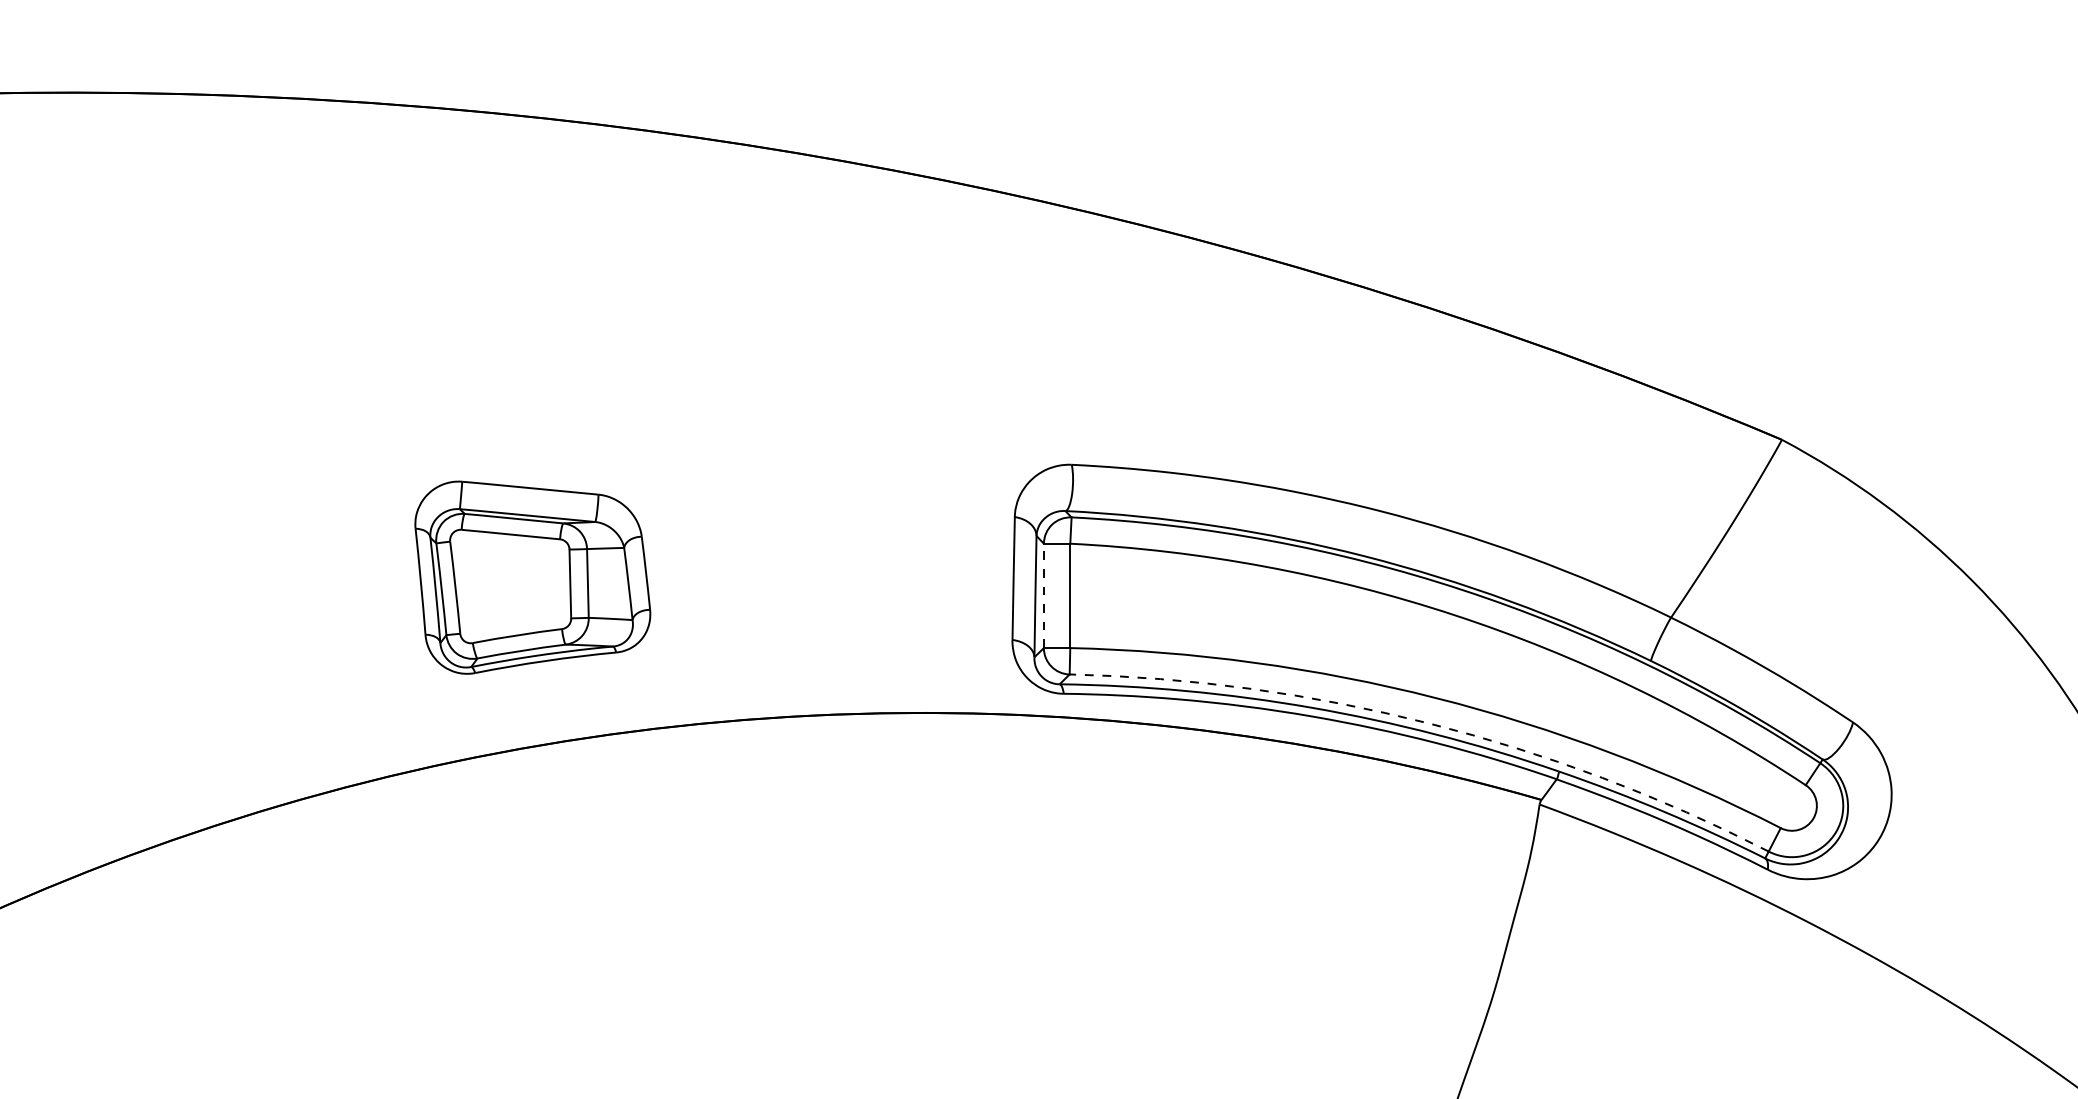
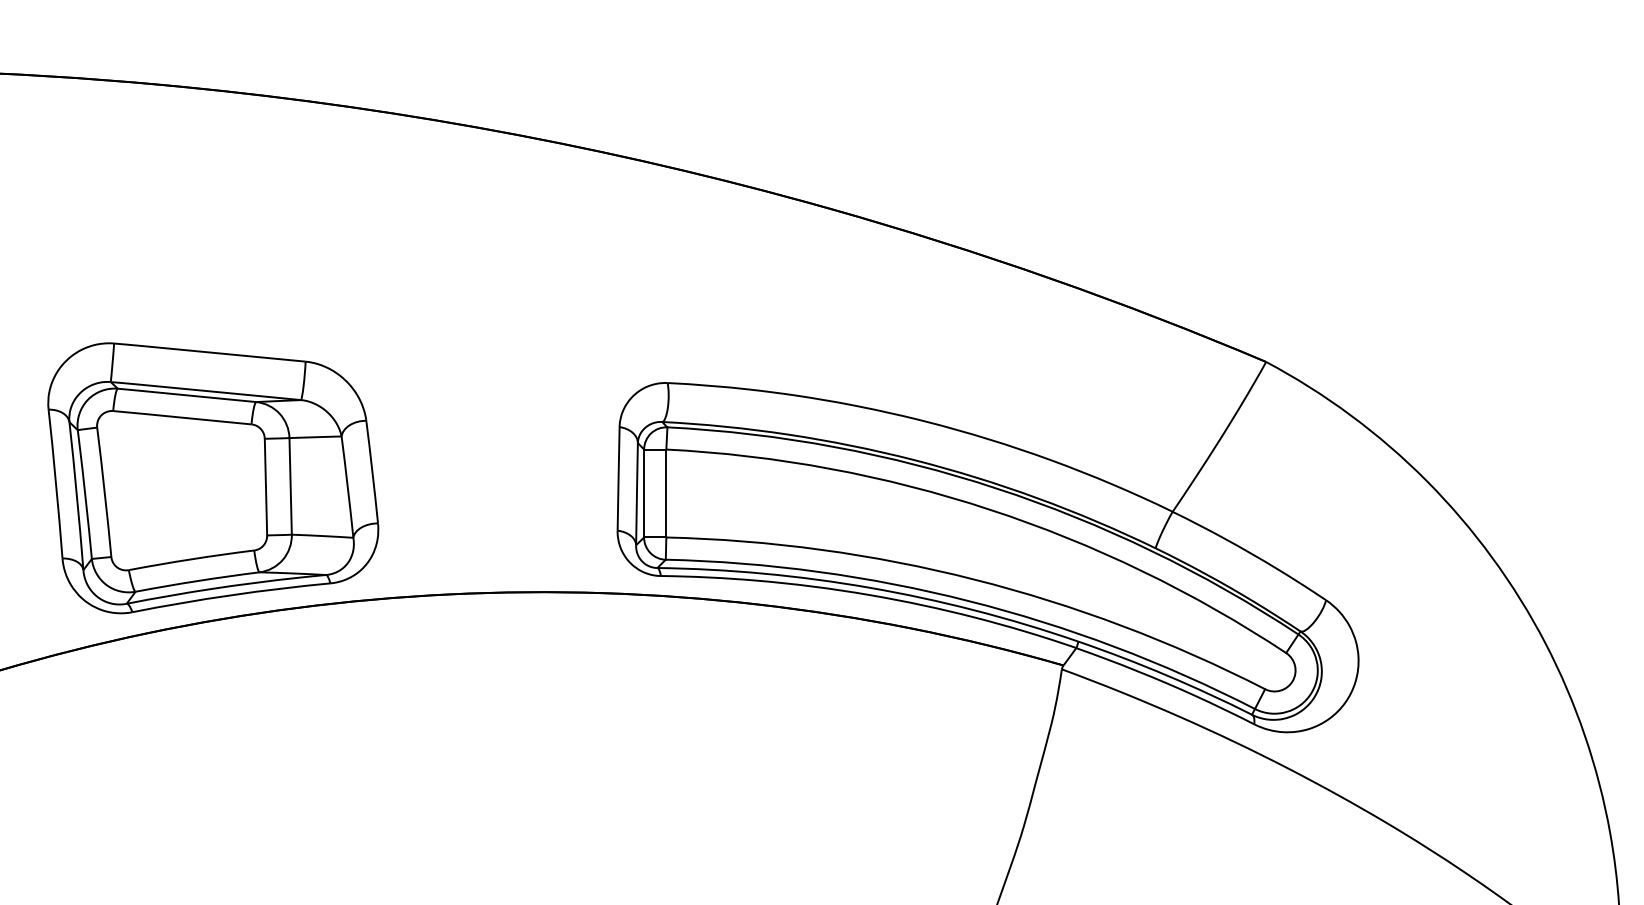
part: (532, 577) -> (213, 478), size x1.67
line: (1043, 595) -> (643, 493), dashed -> solid
arc: (1429, 723) -> (969, 601), dashed -> solid

